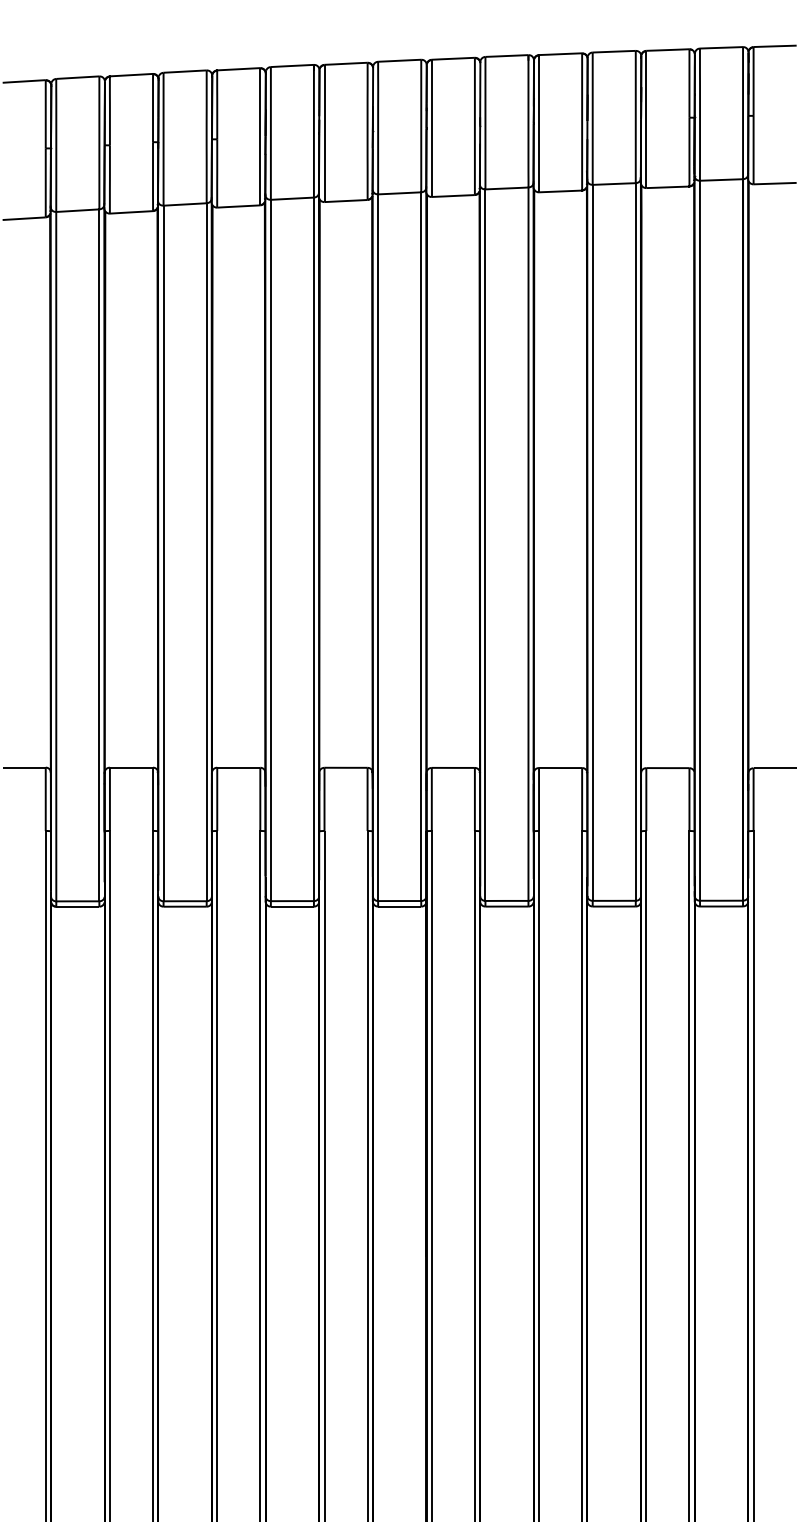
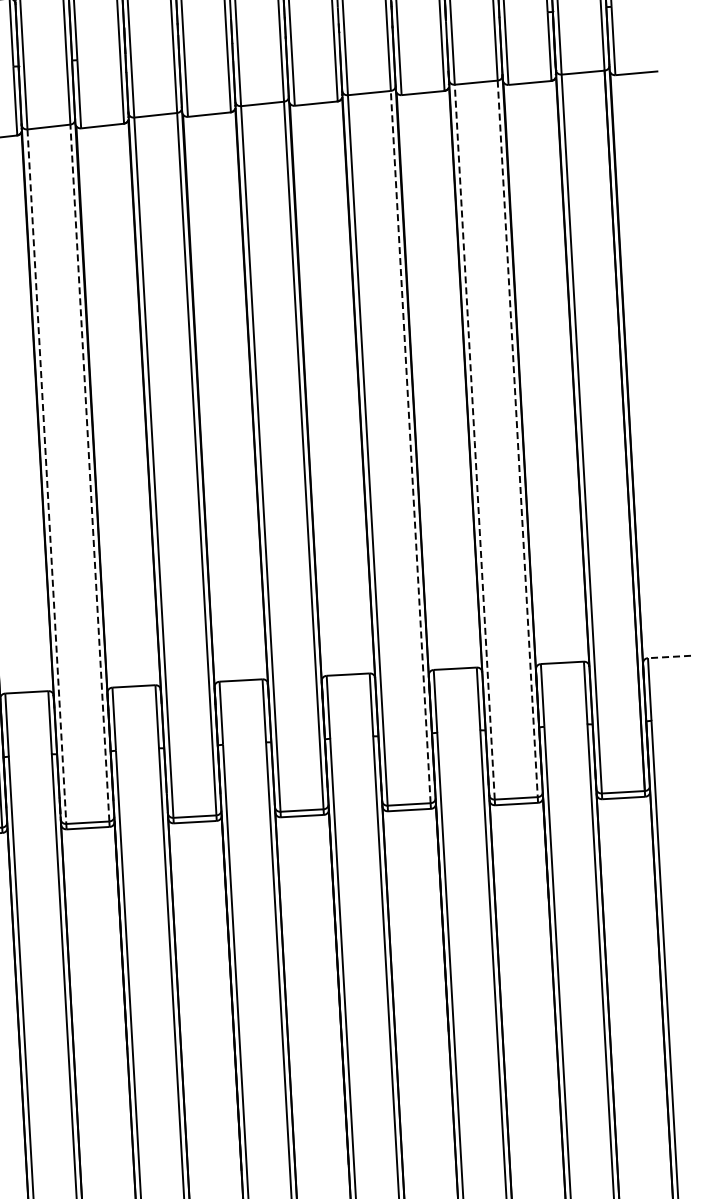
line: (592, 542) -> (474, 441), solid -> dashed
line: (635, 542) -> (517, 439), solid -> dashed
line: (528, 544) -> (410, 447), solid -> dashed
line: (206, 552) -> (89, 473), solid -> dashed
line: (163, 553) -> (46, 476), solid -> dashed
line: (774, 768) -> (668, 657), solid -> dashed

